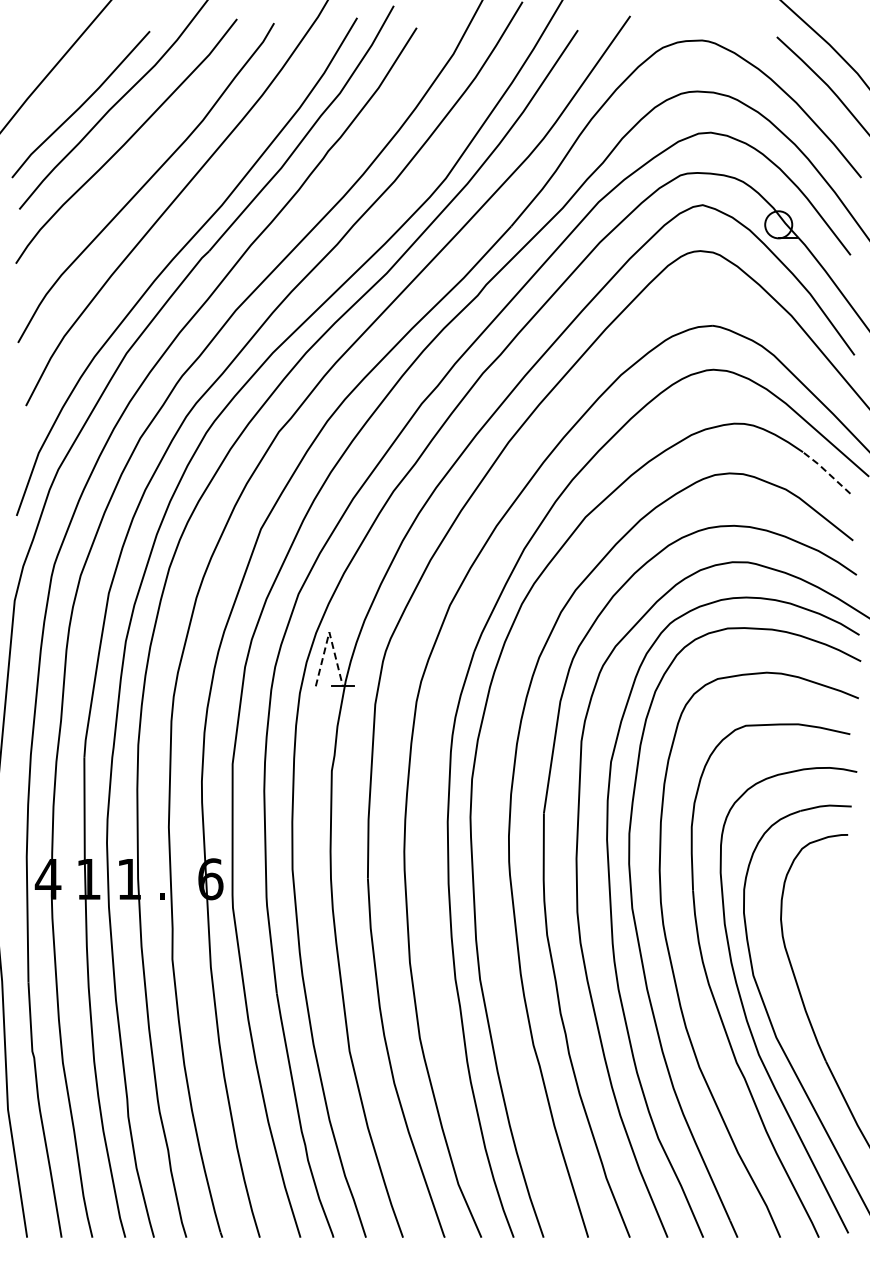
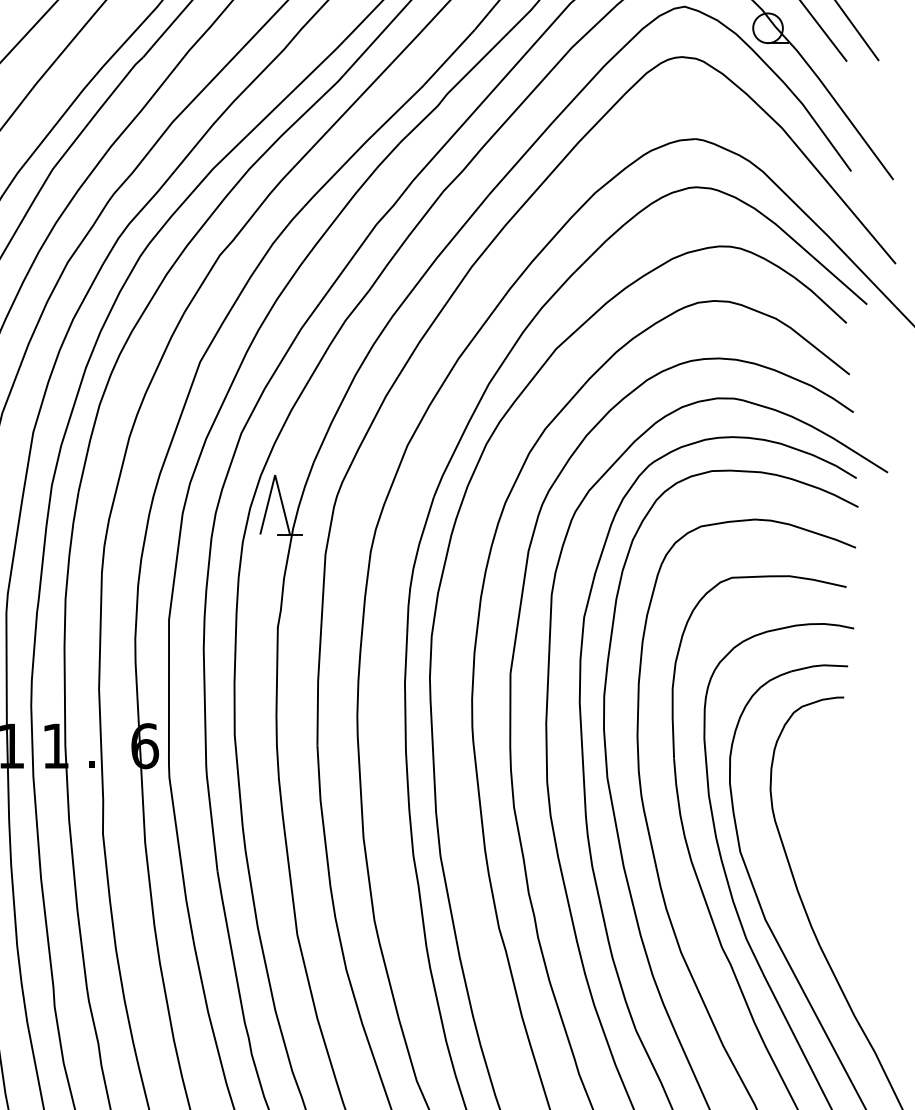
line: (826, 471) -> (820, 298), dashed -> solid
line: (329, 632) -> (275, 475), dashed -> solid

